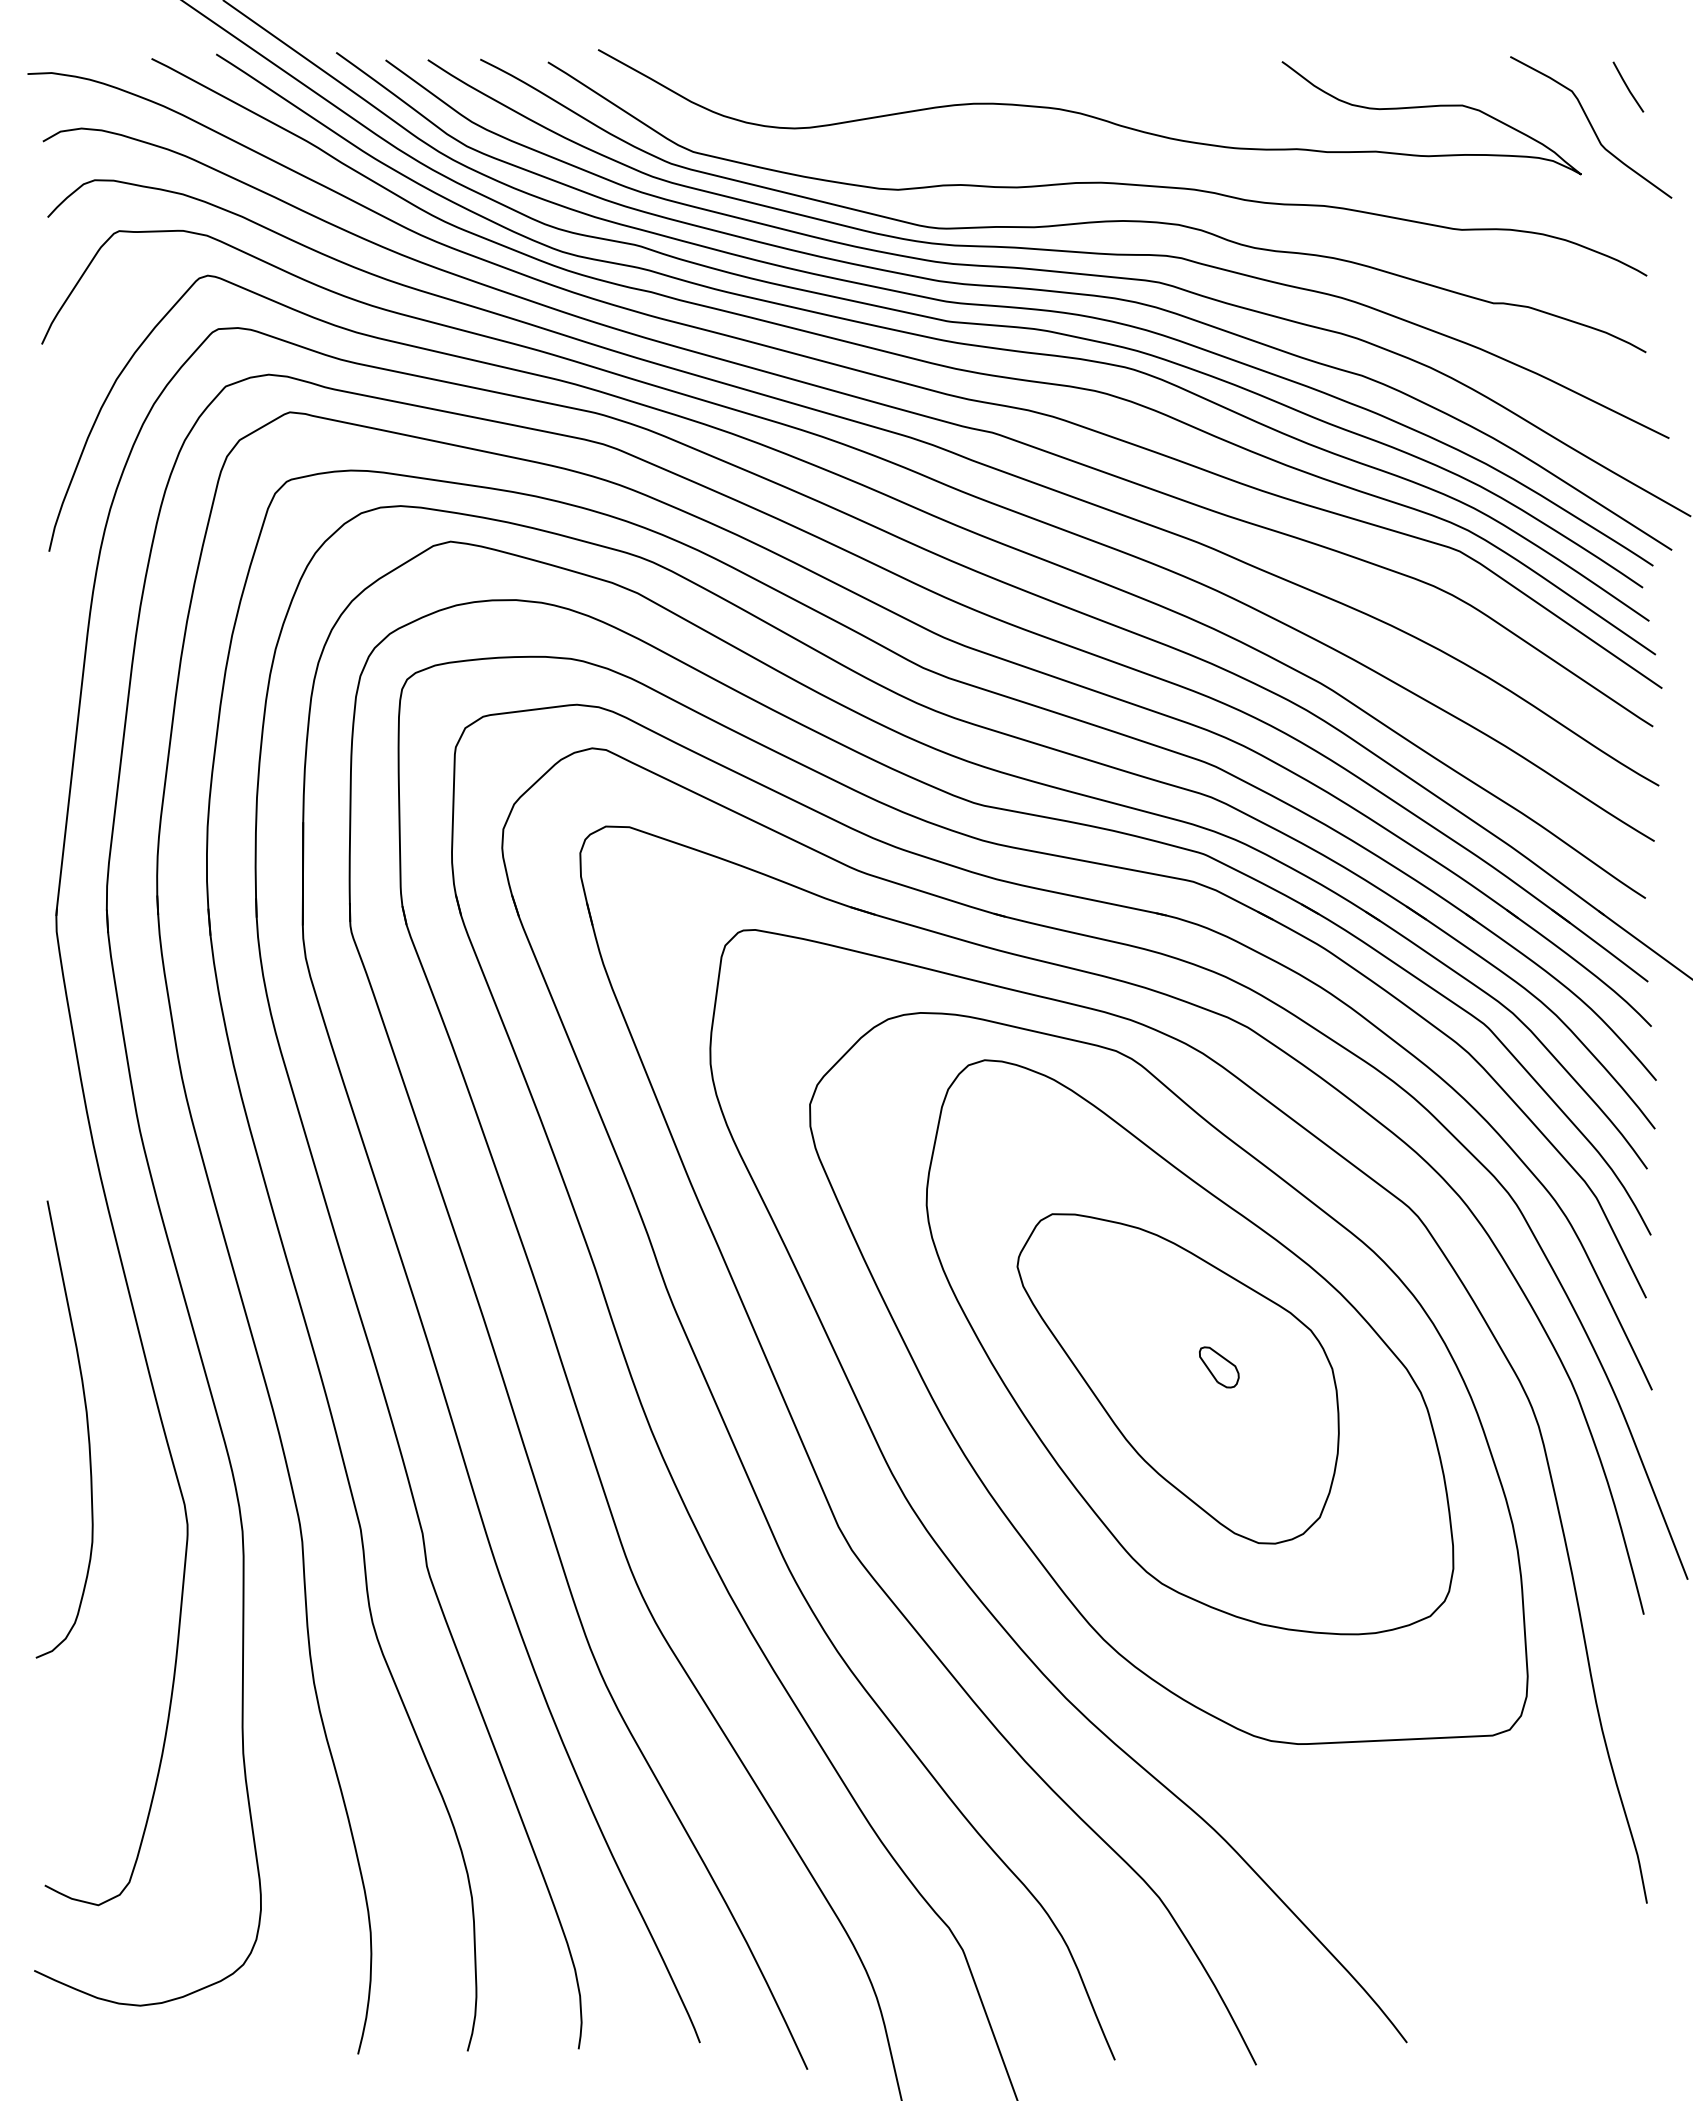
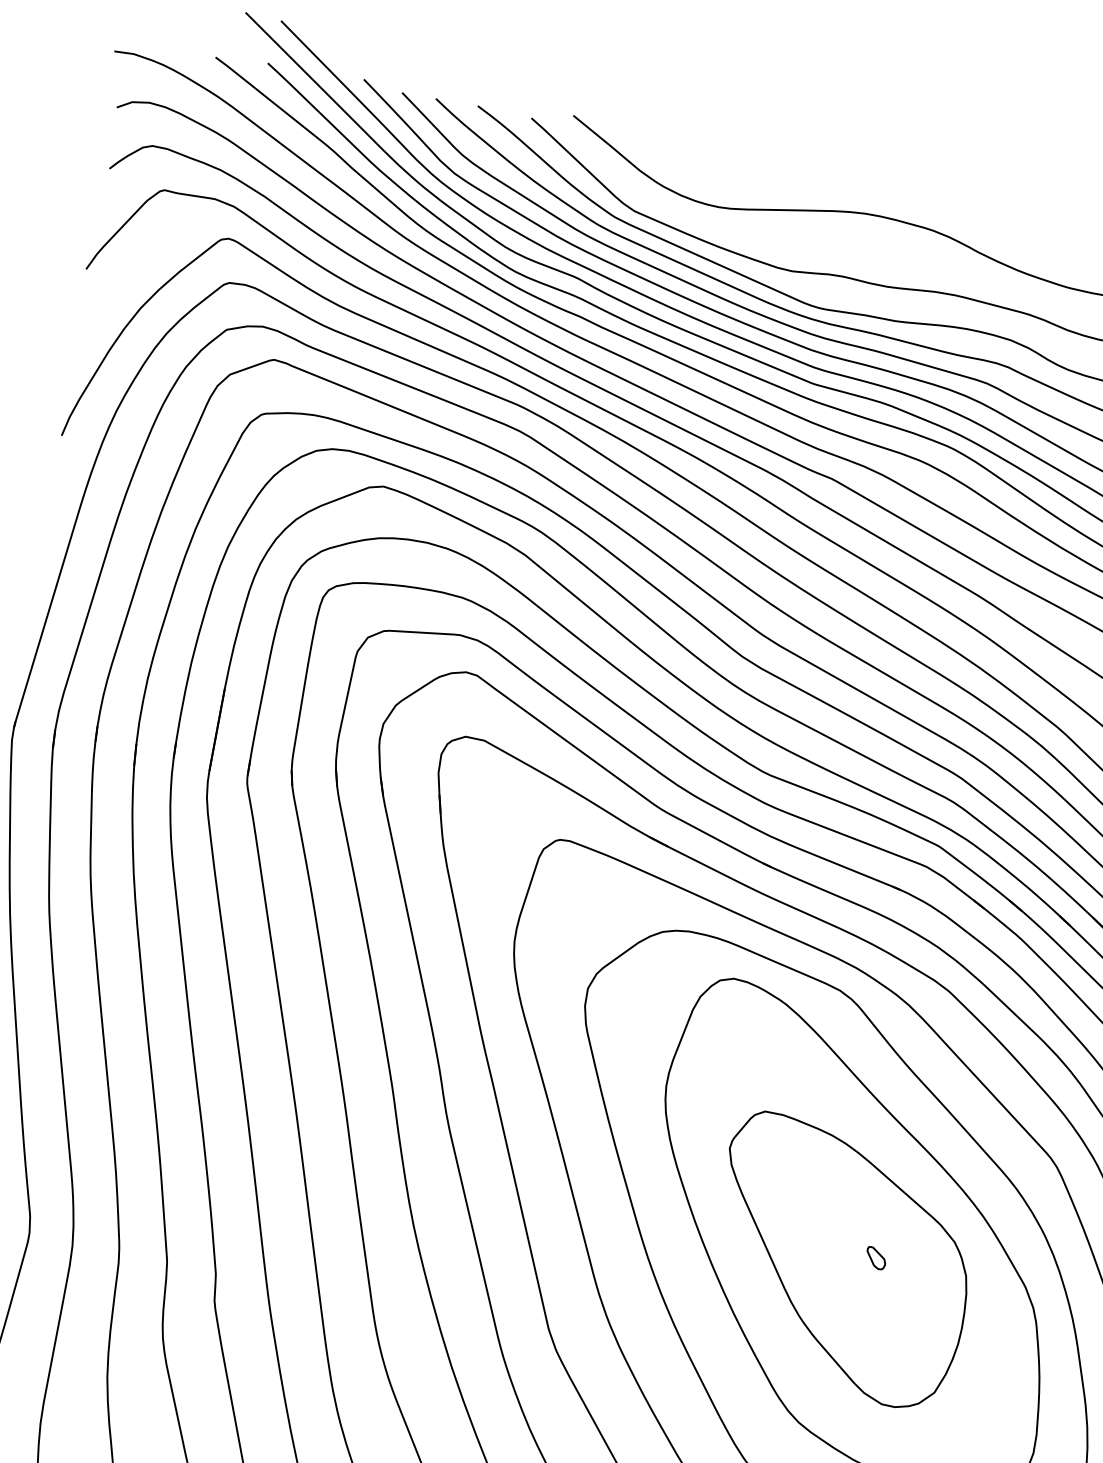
part: (1219, 1367) -> (876, 1258), size x0.62

